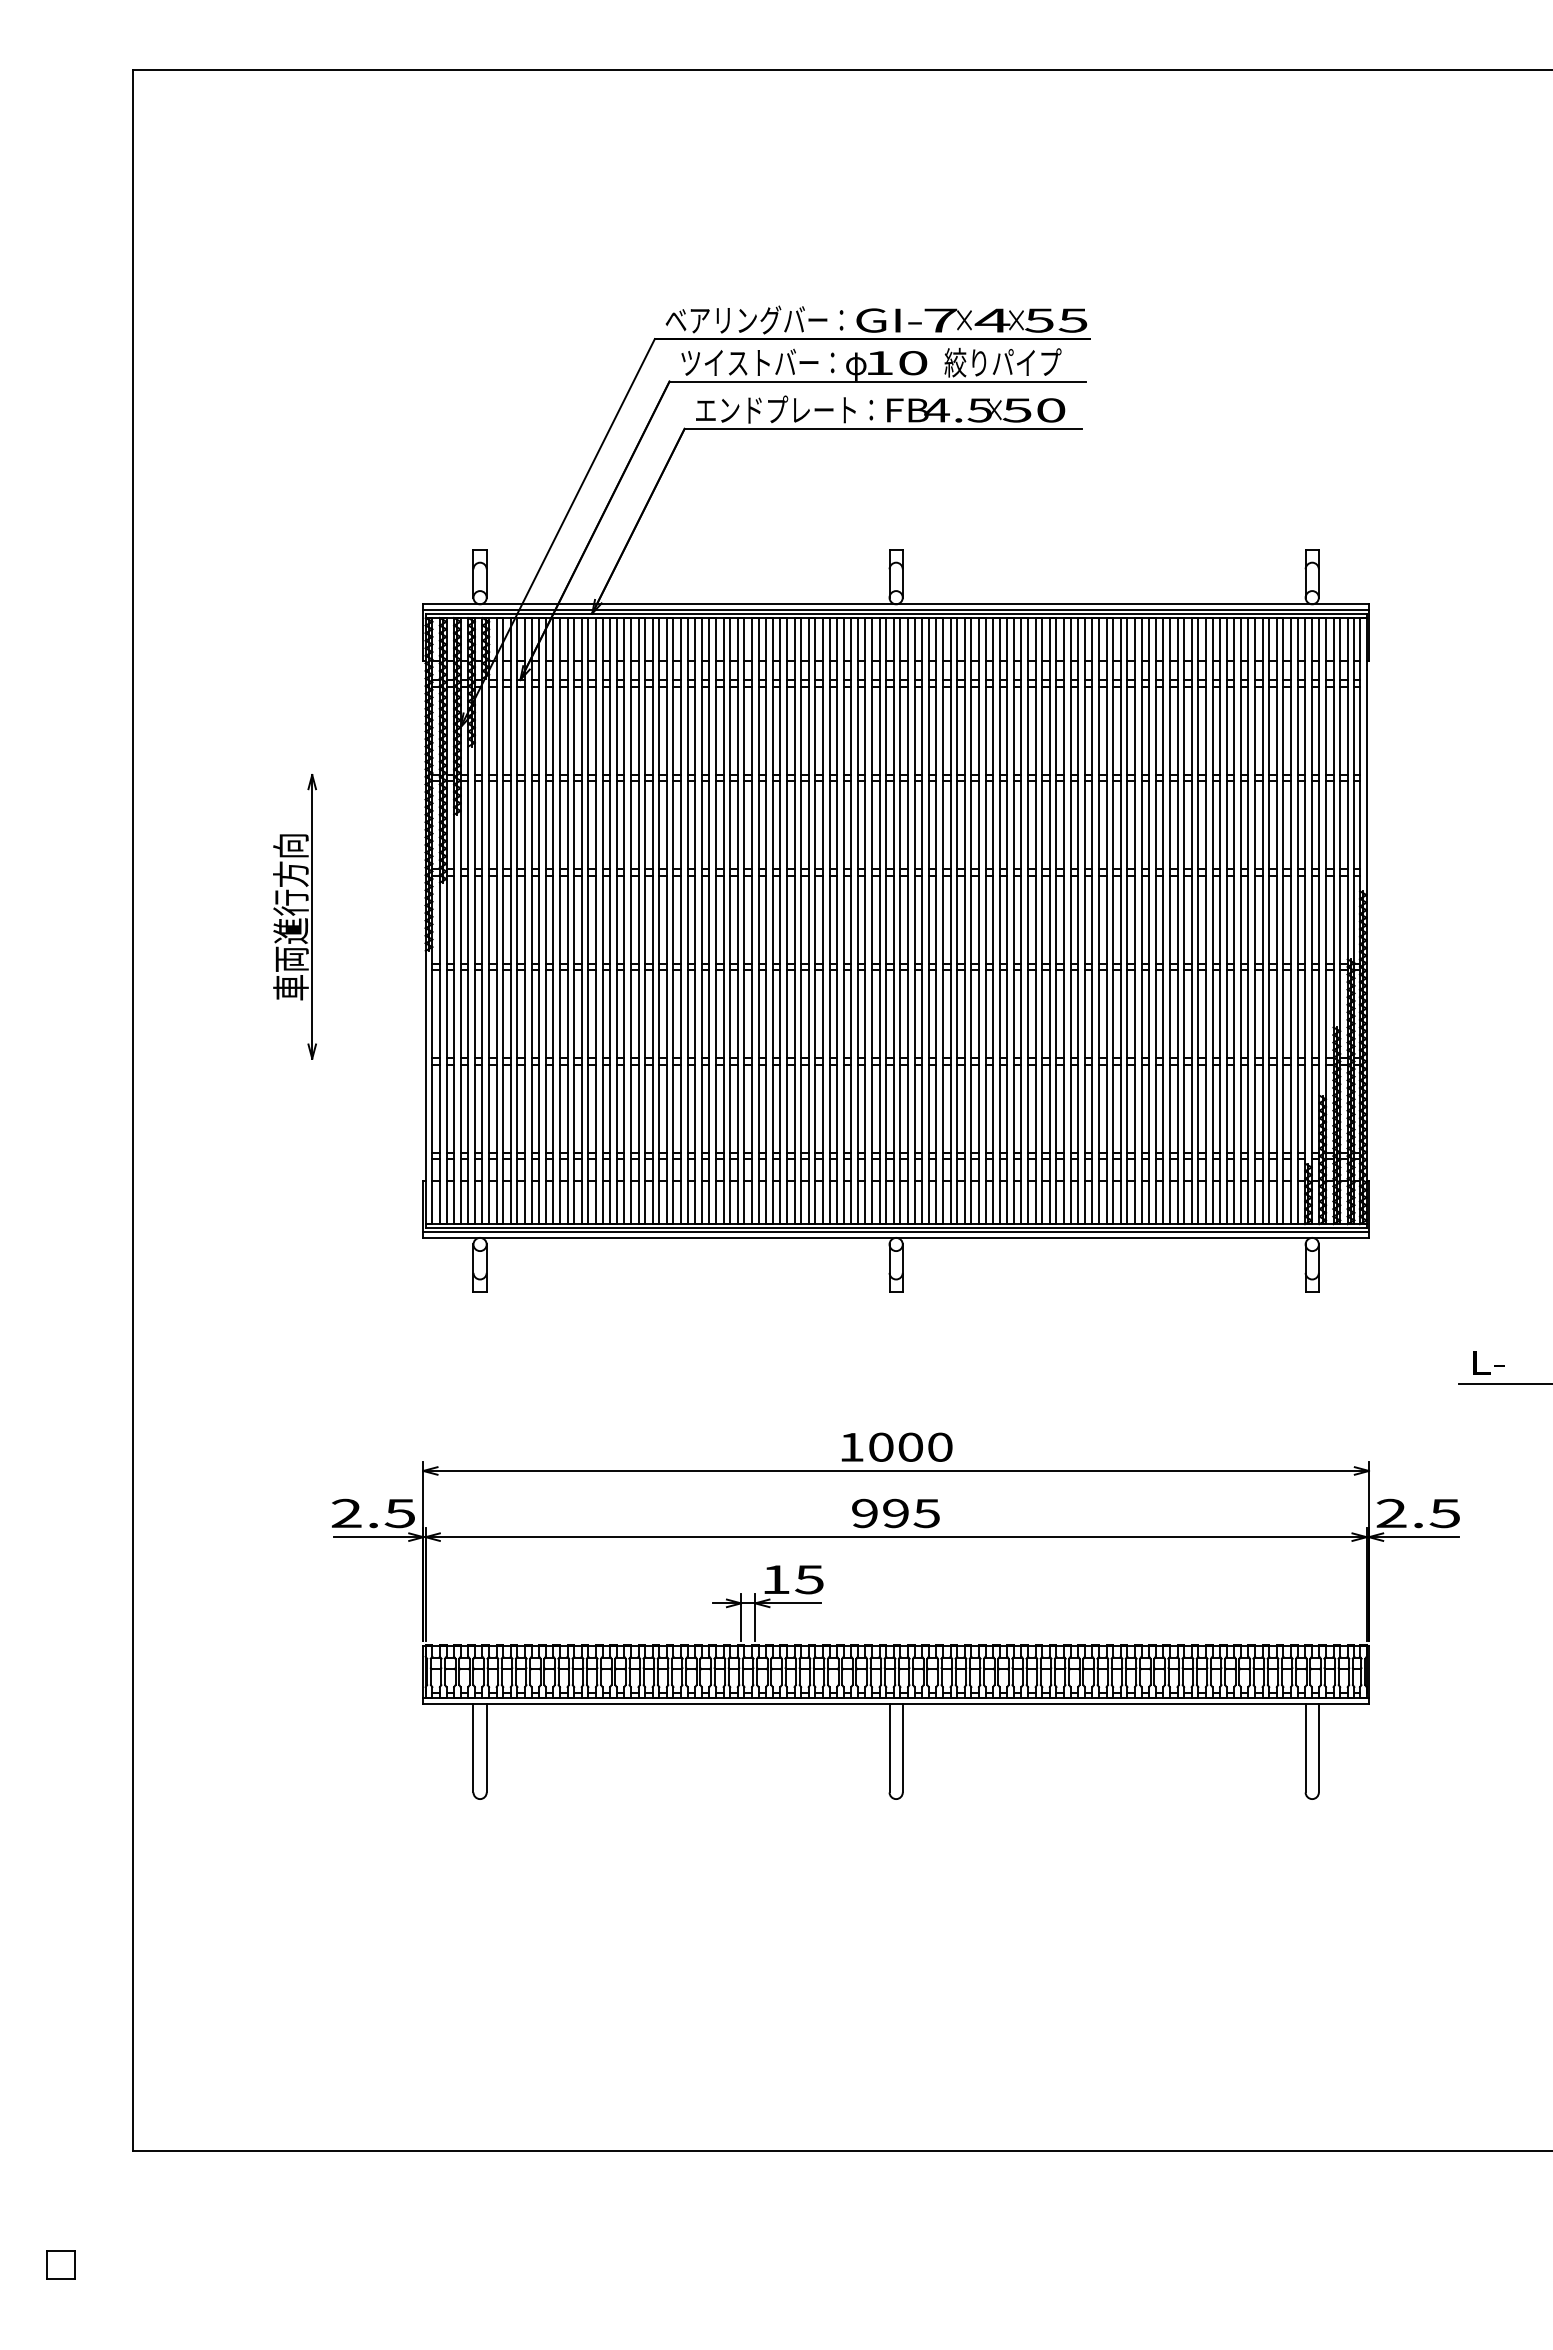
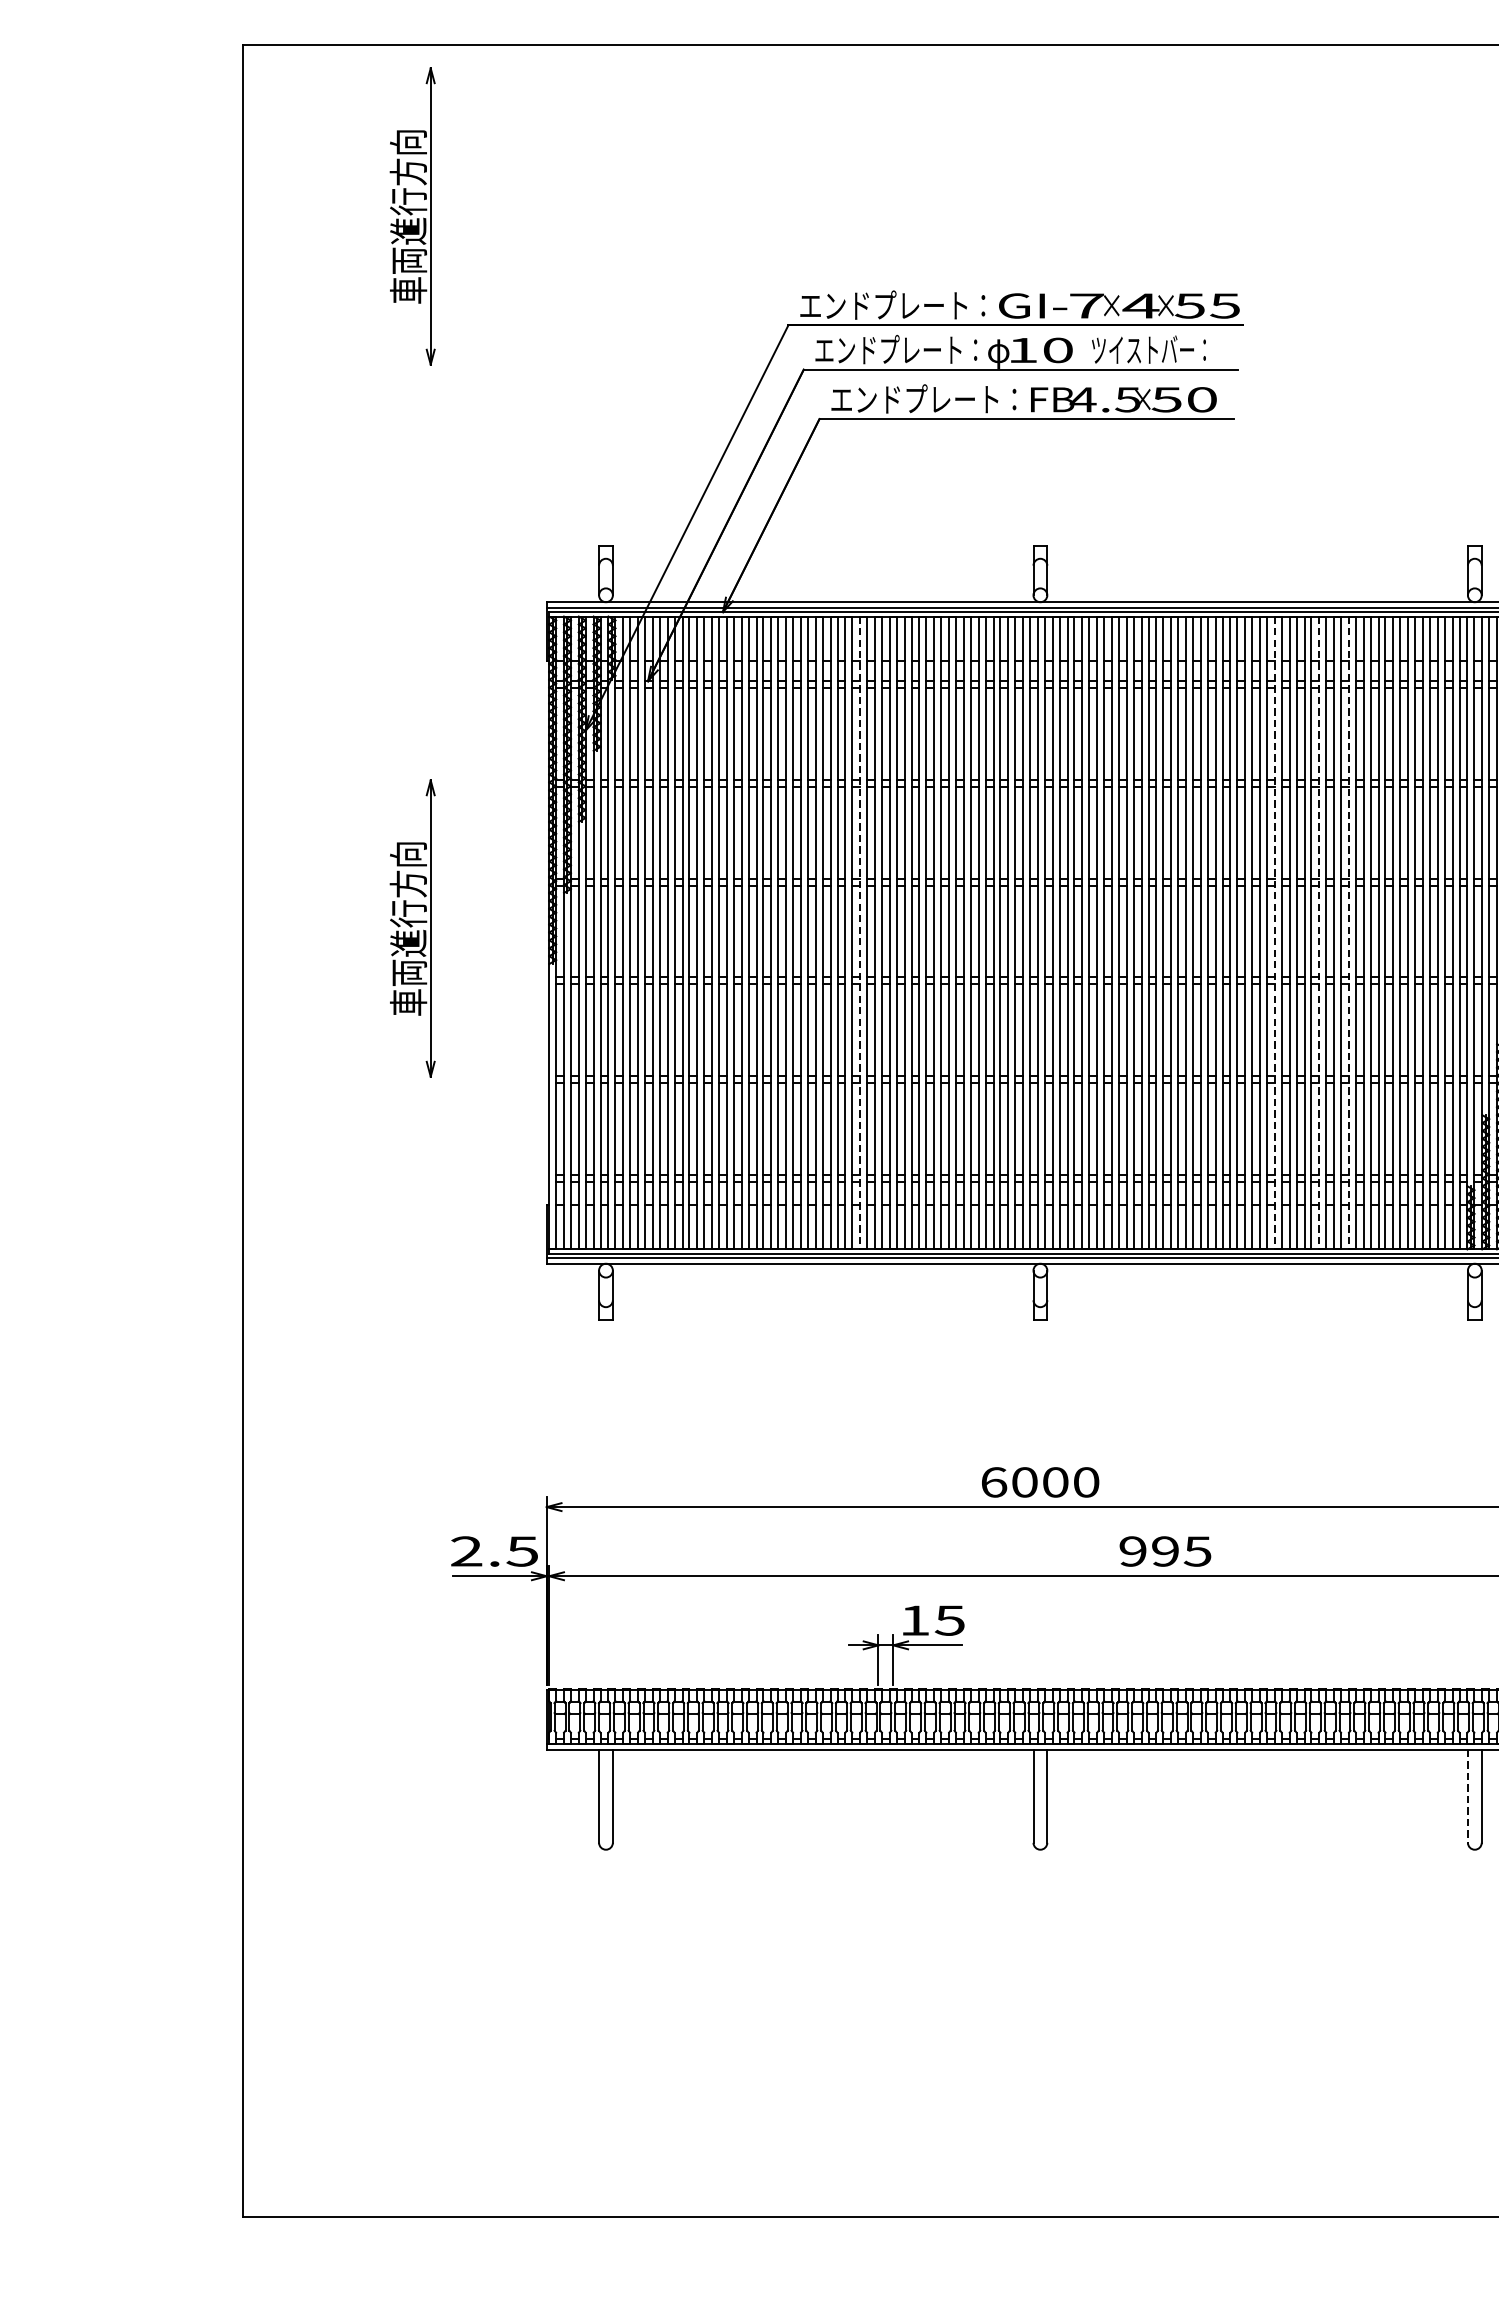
part: (294, 234) -> (412, 216), added
text: (746, 319) -> (884, 304), ベアリングバー： -> エンドプレート：
text: (757, 362) -> (895, 349), ツイストバー： -> エンドプレート：
text: (1002, 362) -> (1151, 349), 絞りパイプ -> ツイストバー：
line: (723, 921) -> (860, 933), solid -> dashed
line: (1120, 921) -> (1274, 933), solid -> dashed
line: (1163, 921) -> (1319, 933), solid -> dashed
line: (1191, 921) -> (1348, 933), solid -> dashed
text: (852, 1446) -> (994, 1481), 1000 -> 6000
text: (895, 1513) -> (1164, 1551), moved
line: (1305, 1748) -> (1467, 1796), solid -> dashed

